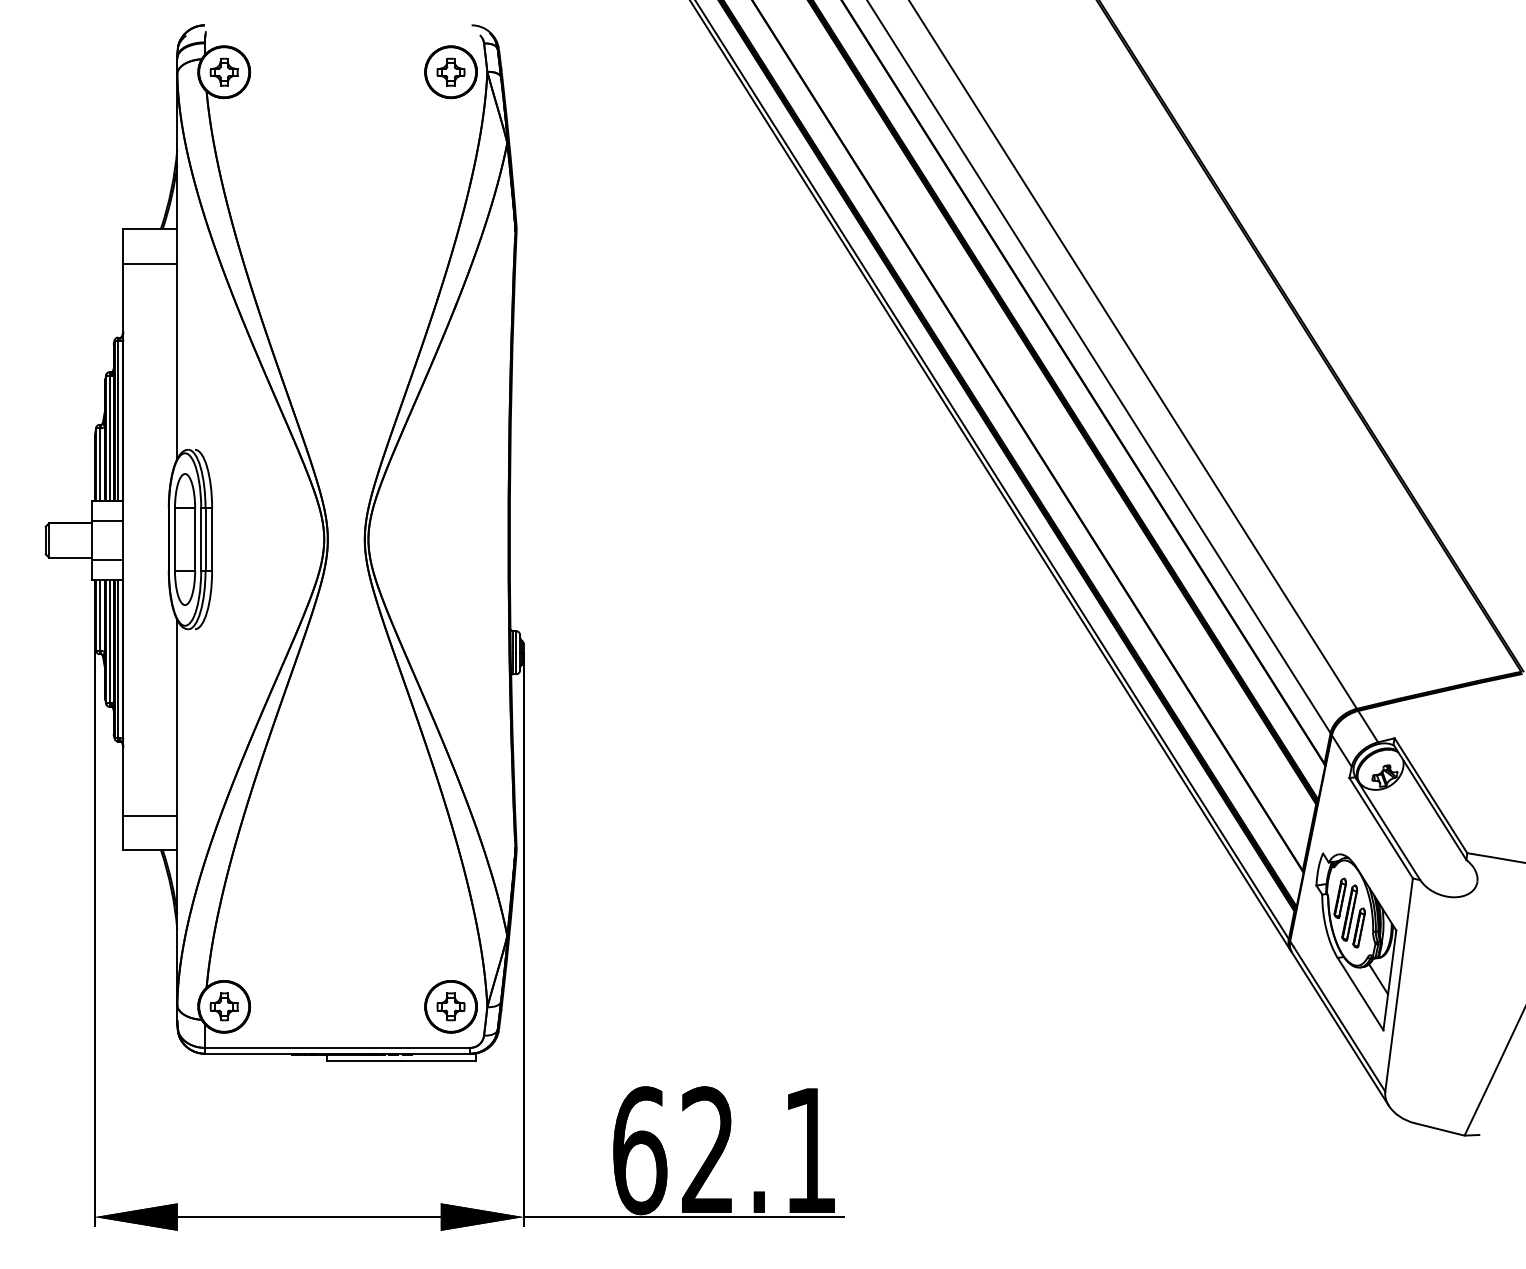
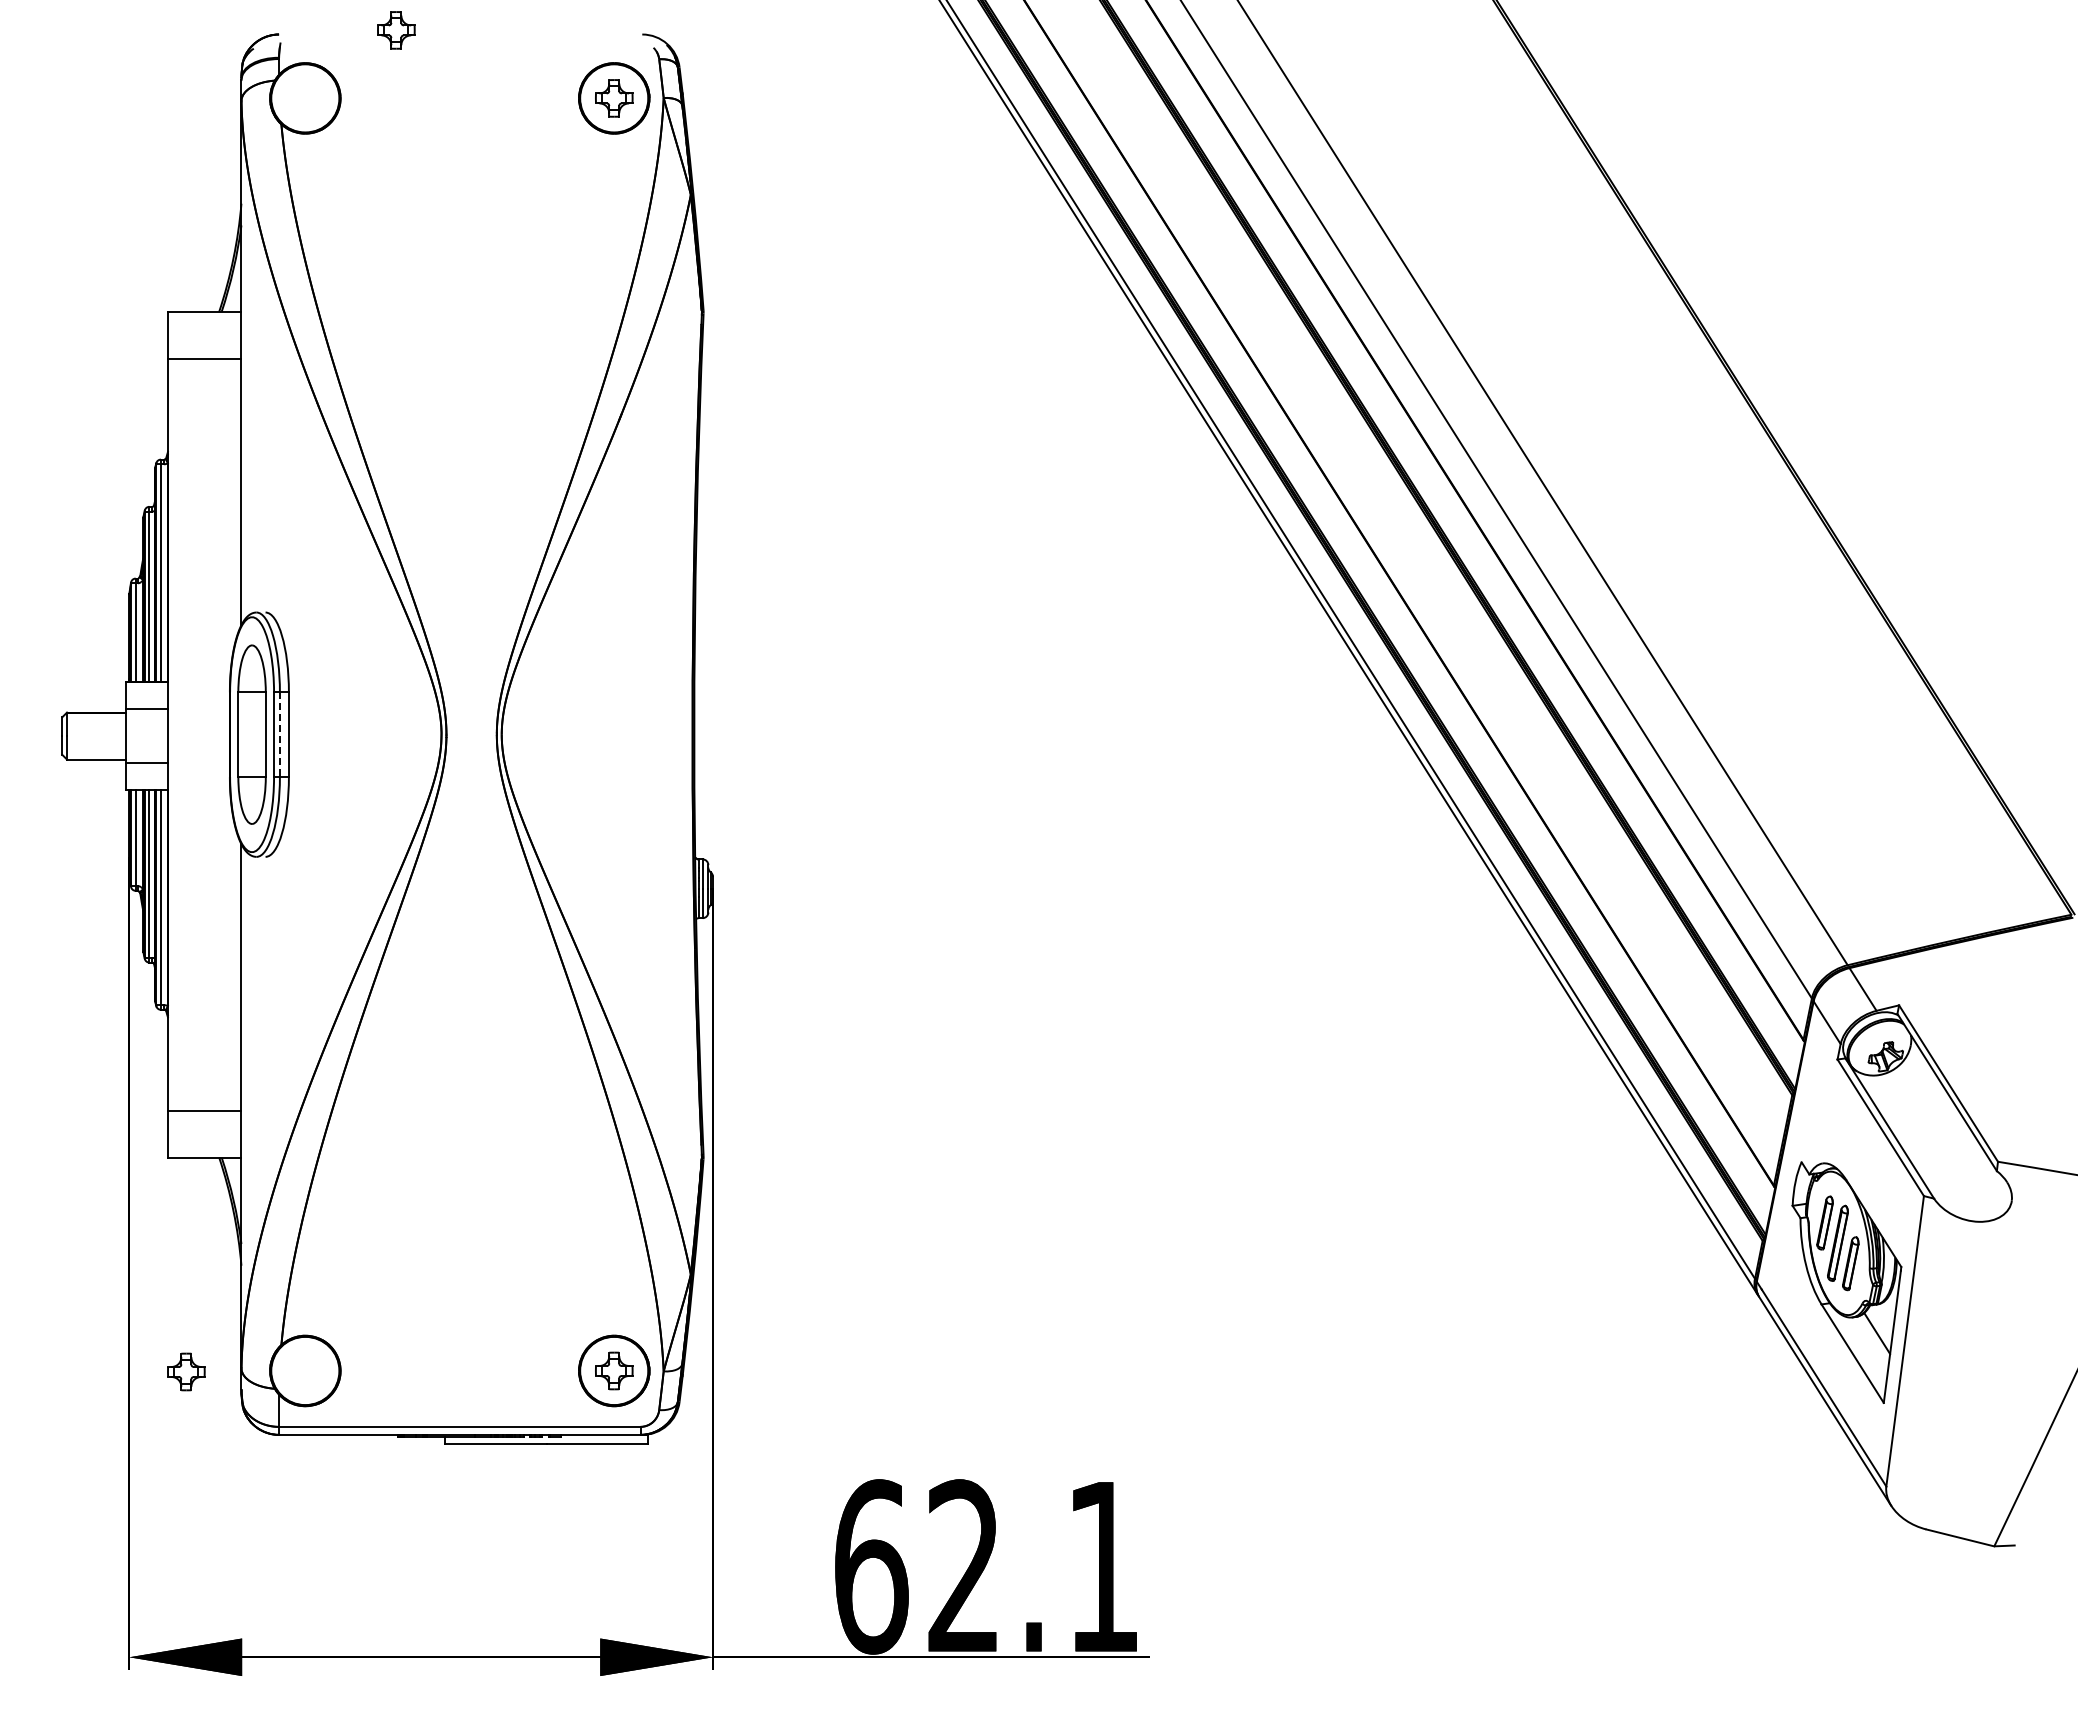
part: (224, 72) -> (396, 30), moved
line: (205, 540) -> (279, 735), solid -> dashed
part: (224, 1006) -> (186, 1371), moved

